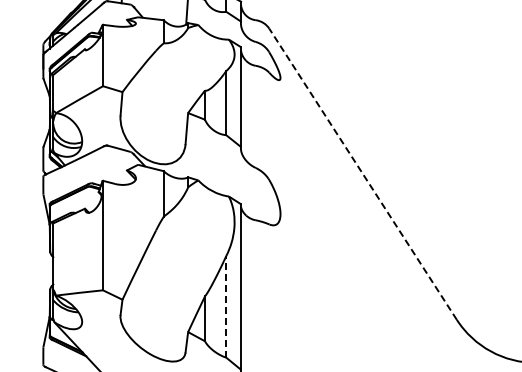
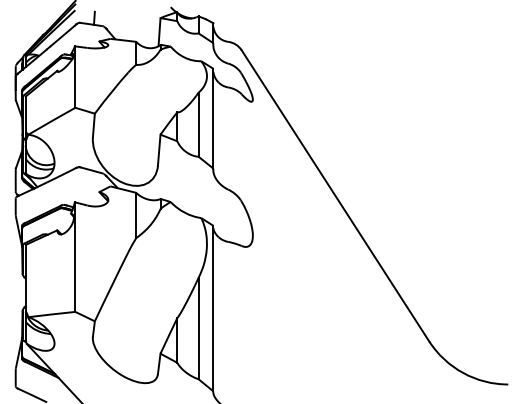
line: (363, 173) -> (335, 195), dashed -> solid
line: (226, 306) -> (198, 328), dashed -> solid

